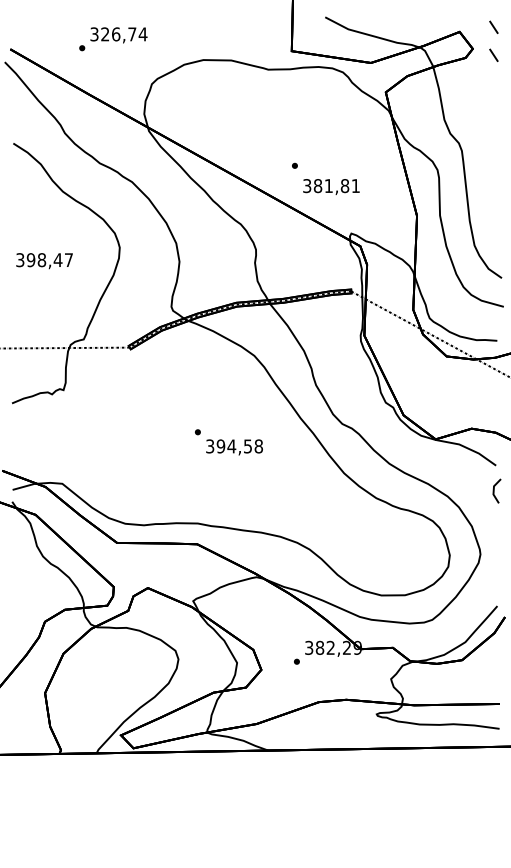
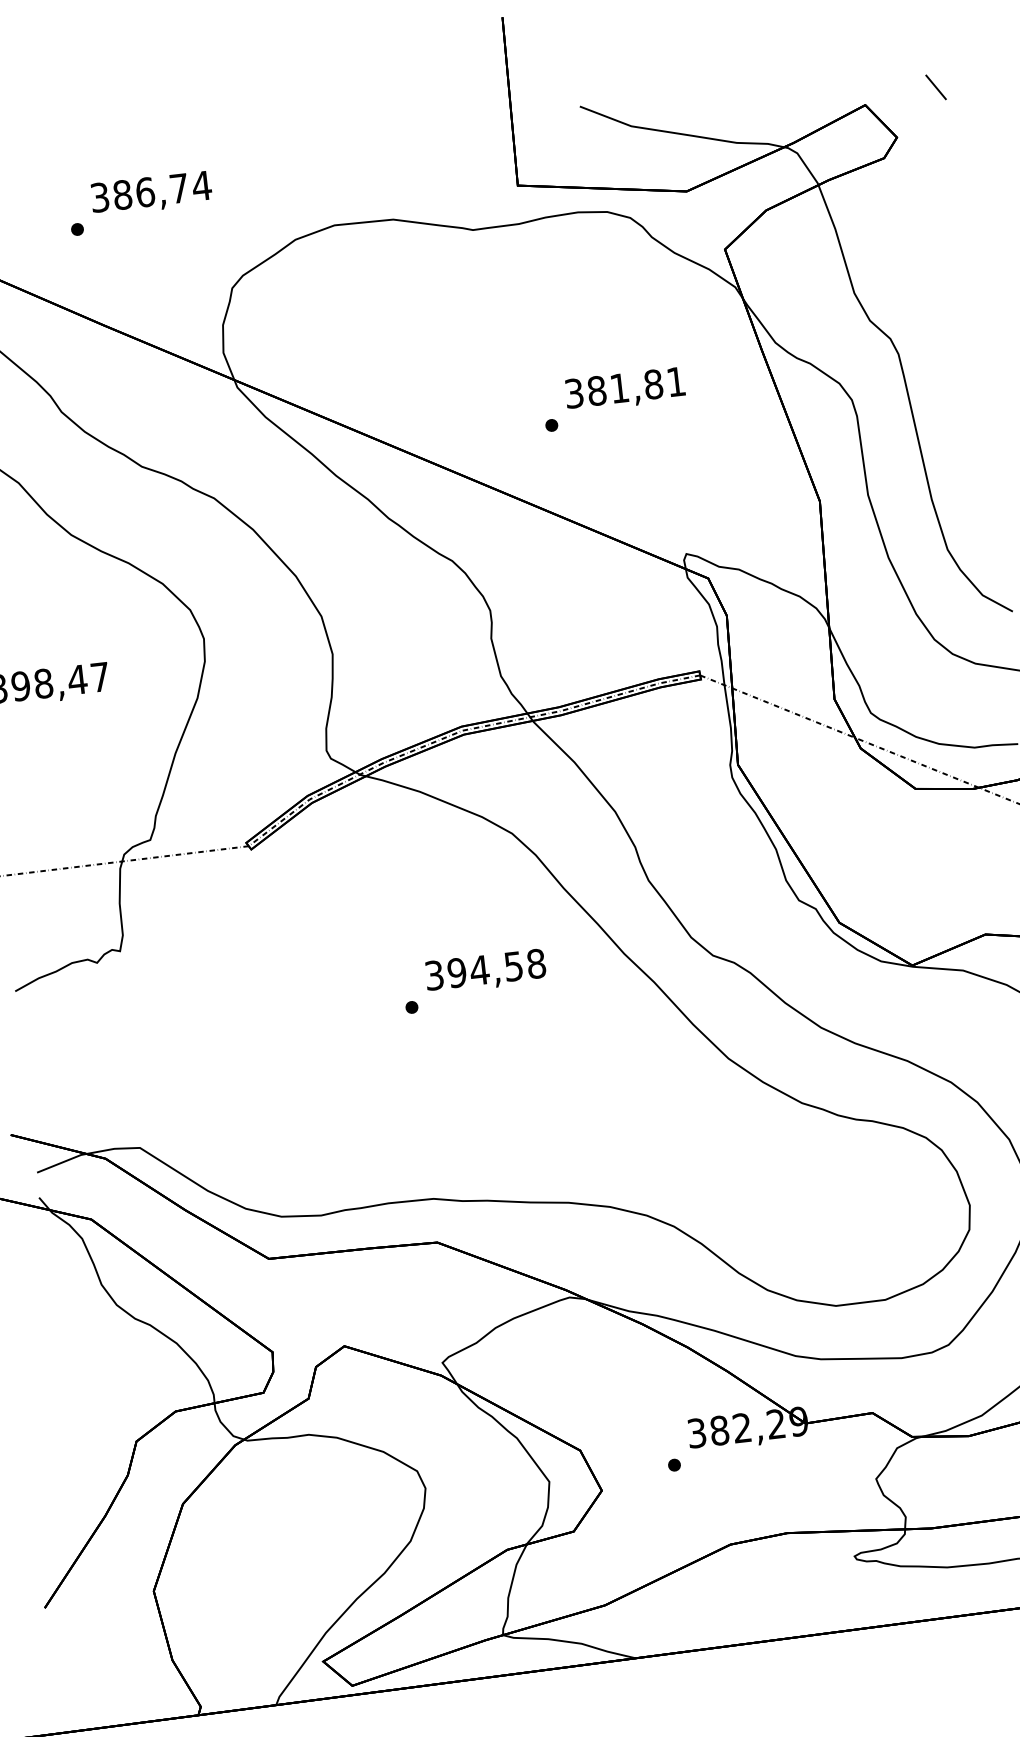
text: (105, 34) -> (123, 195), 326,74 -> 386,74
line: (493, 54) -> (941, 144), removed
text: (331, 186) -> (625, 388), moved
text: (234, 447) -> (485, 971), moved

